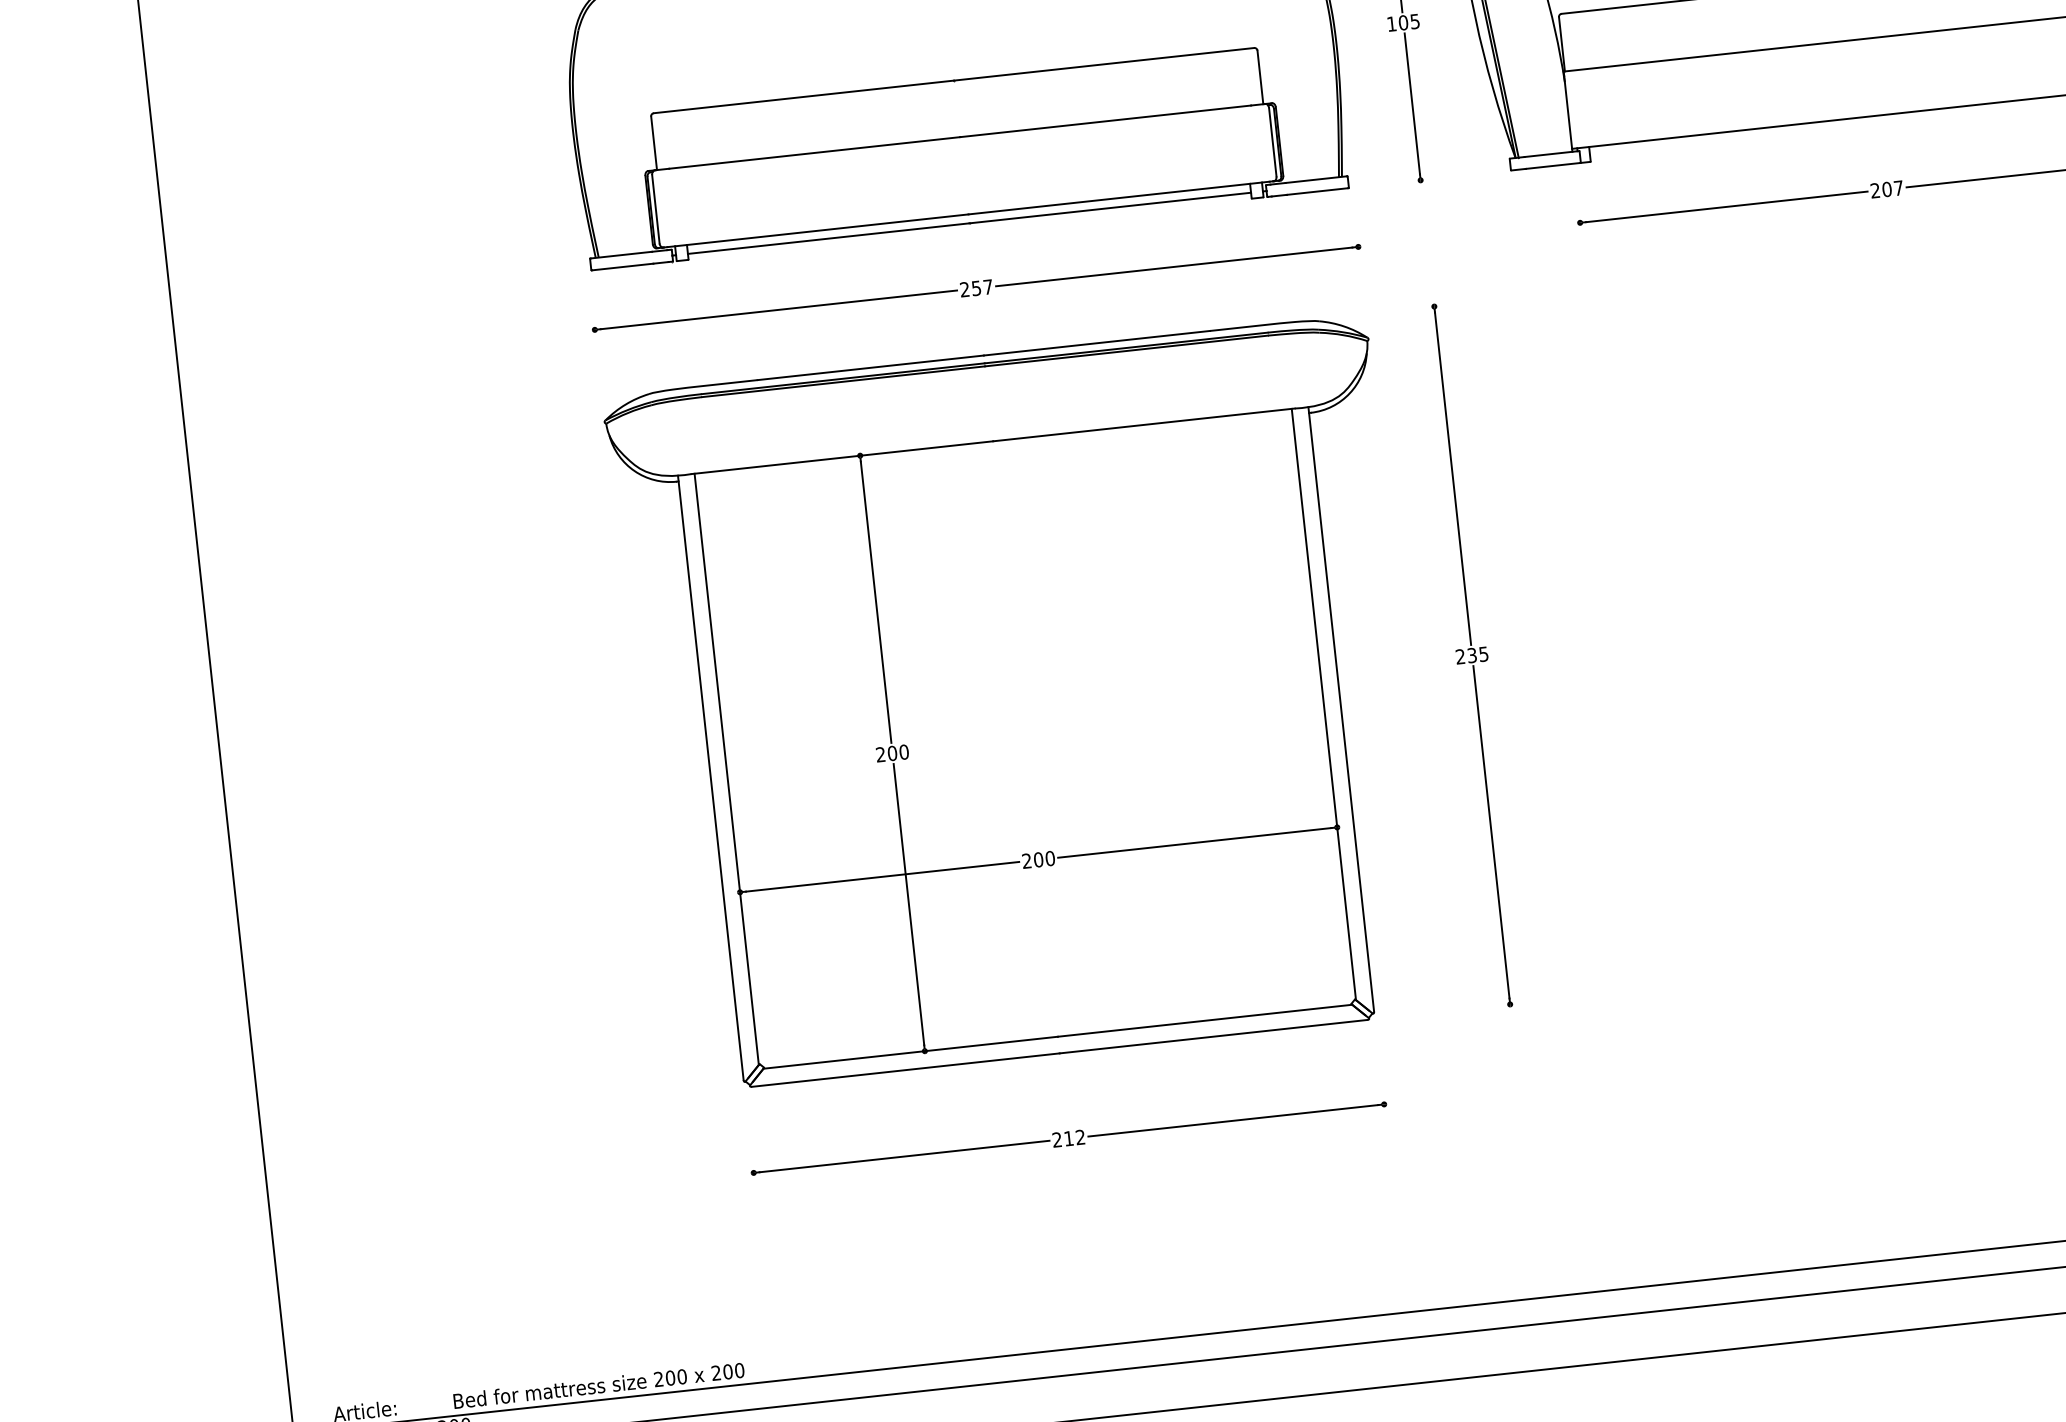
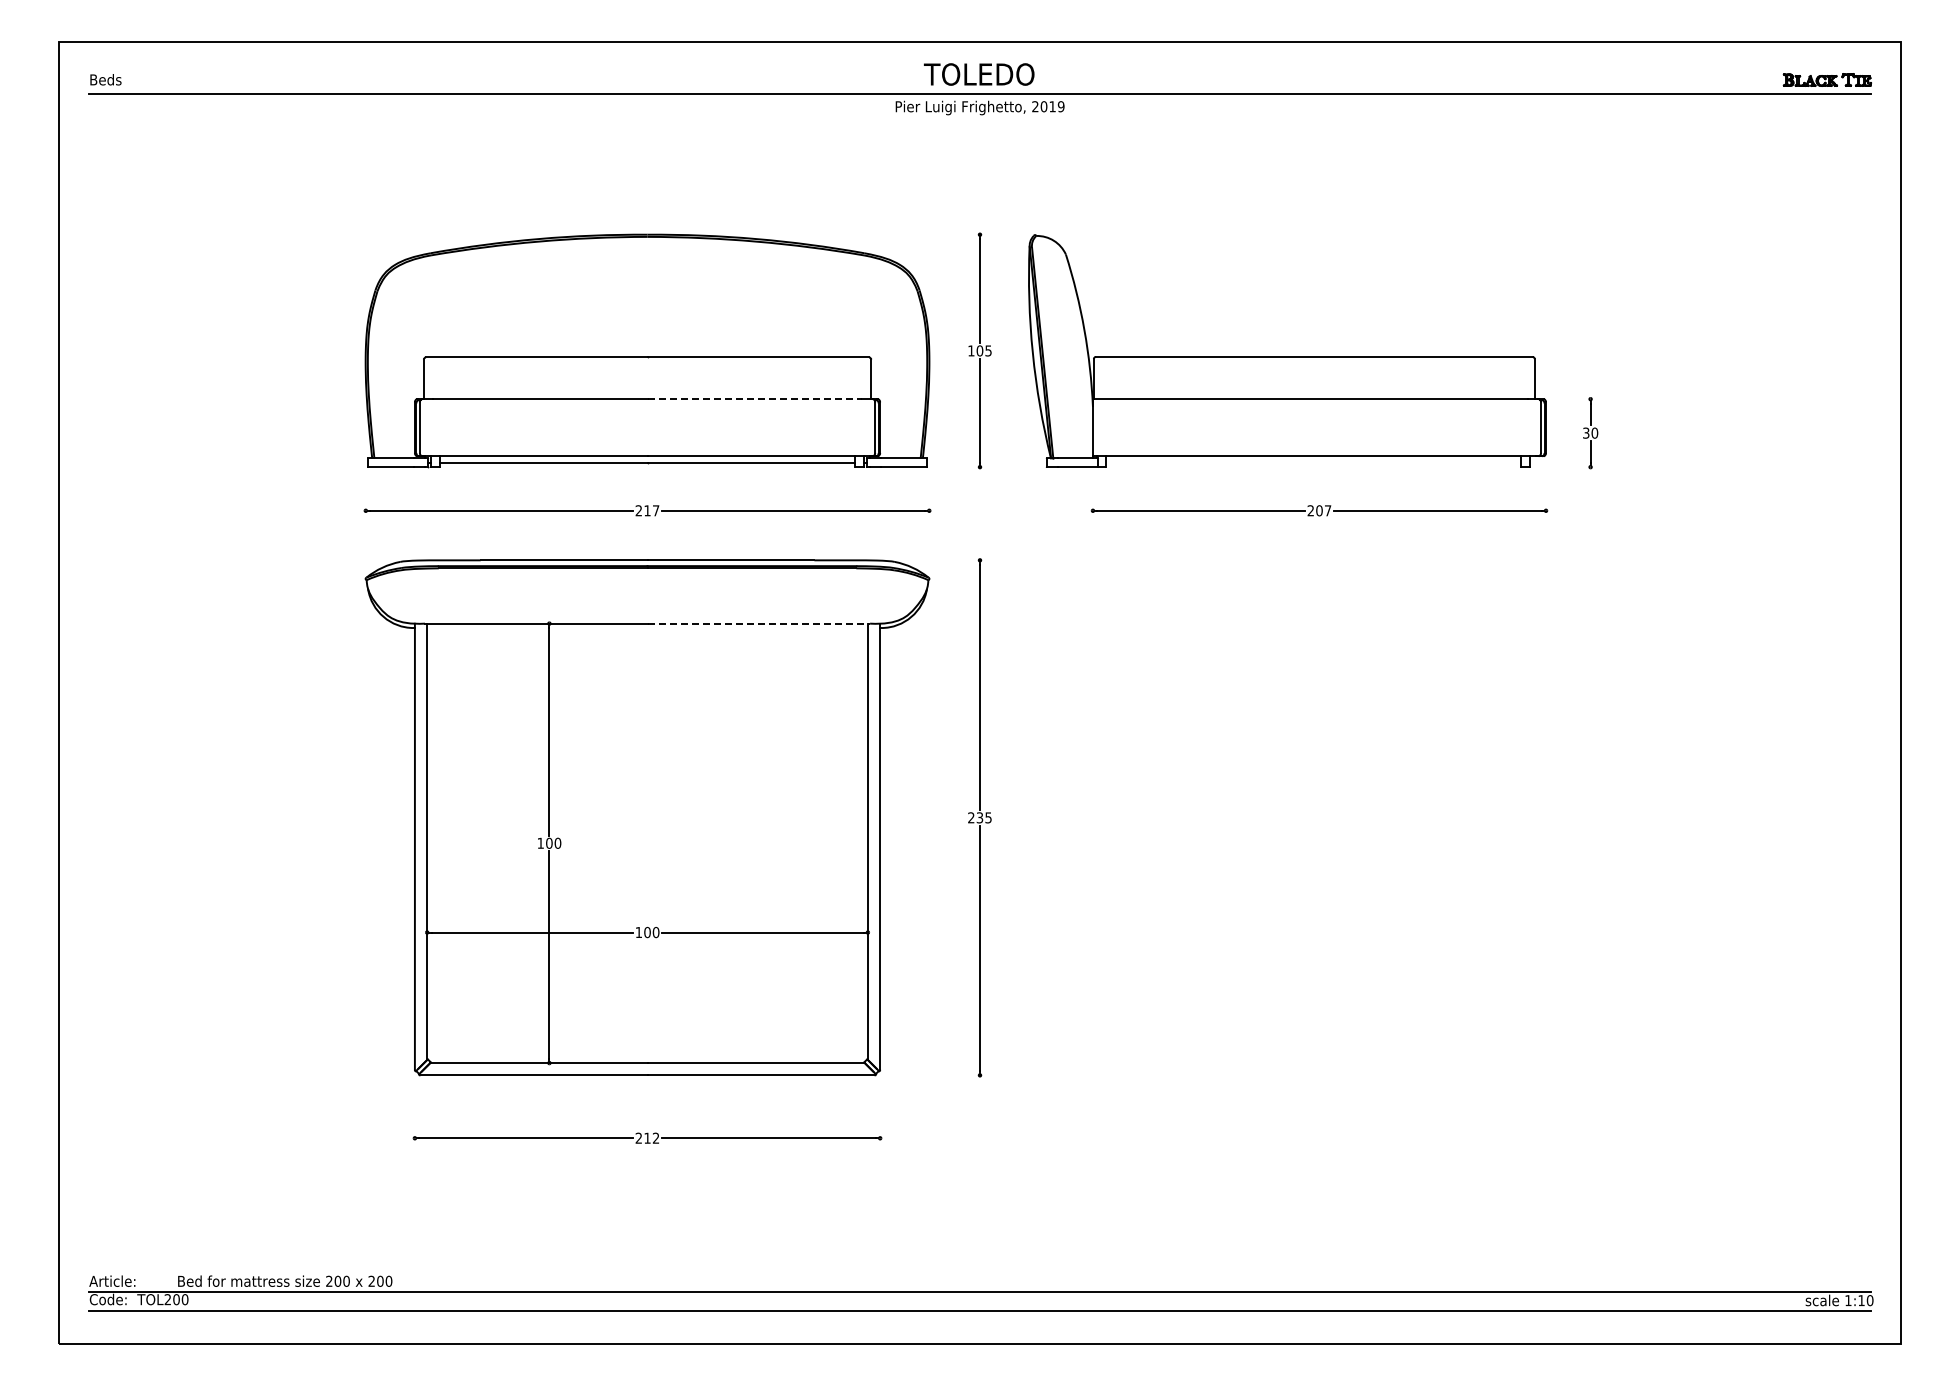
line: (1106, 121) -> (755, 399), solid -> dashed
text: (976, 287) -> (647, 510), 257 -> 217
line: (1144, 424) -> (759, 623), solid -> dashed
text: (880, 753) -> (540, 842), 200 -> 100
text: (1026, 859) -> (638, 931), 200 -> 100

